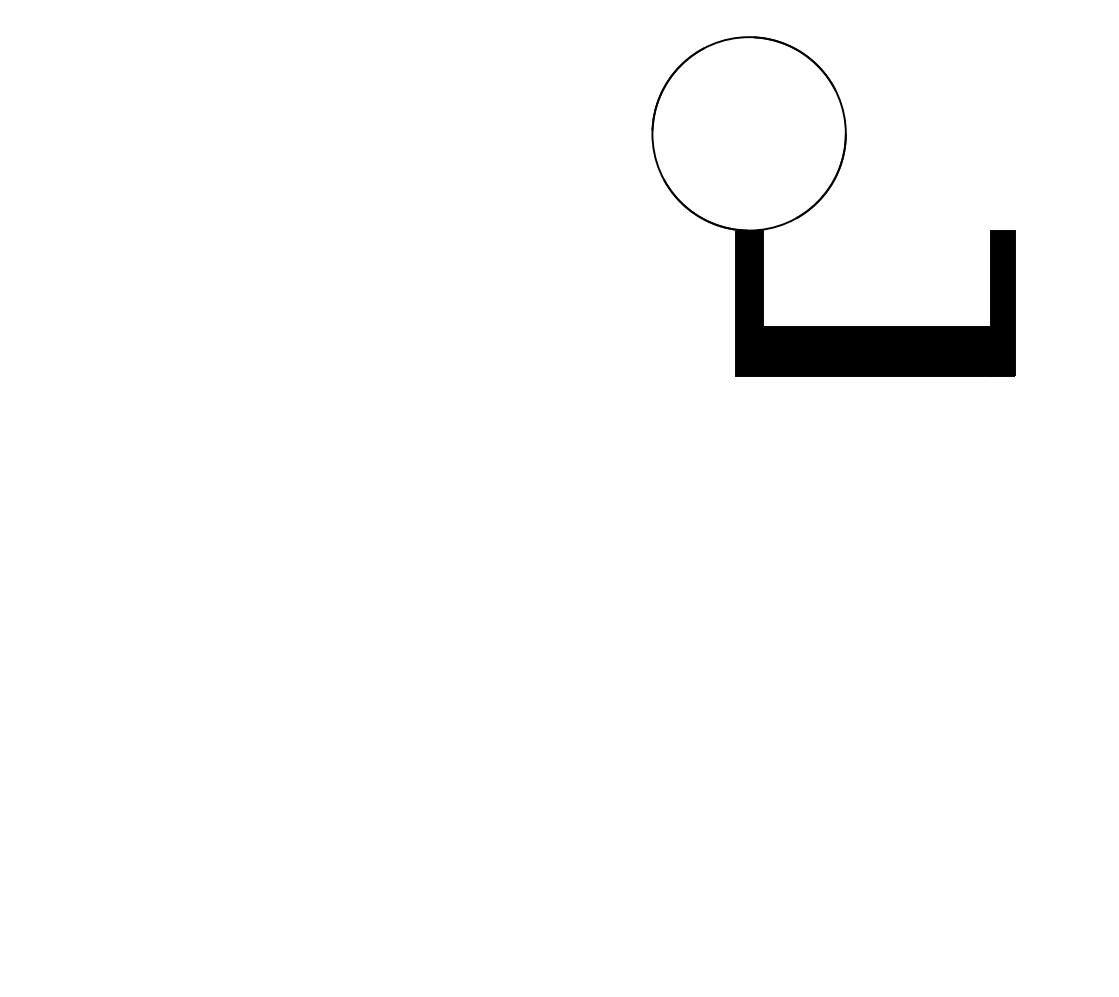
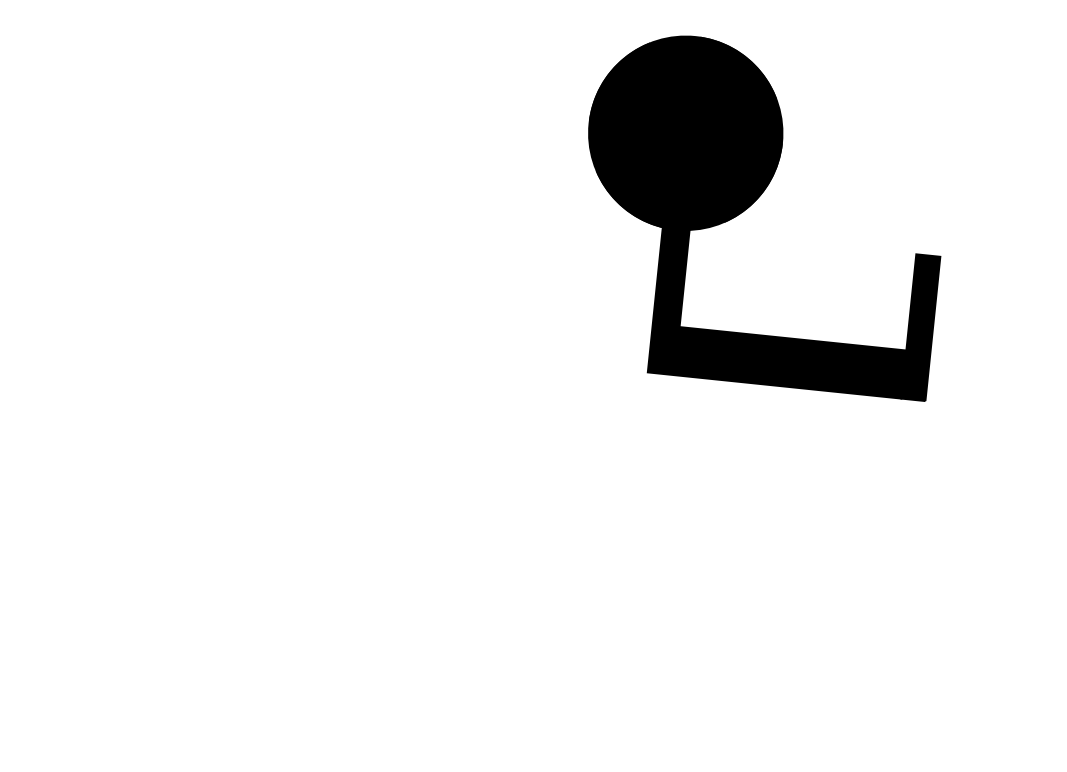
fill: (748, 133) -> (685, 132), added

